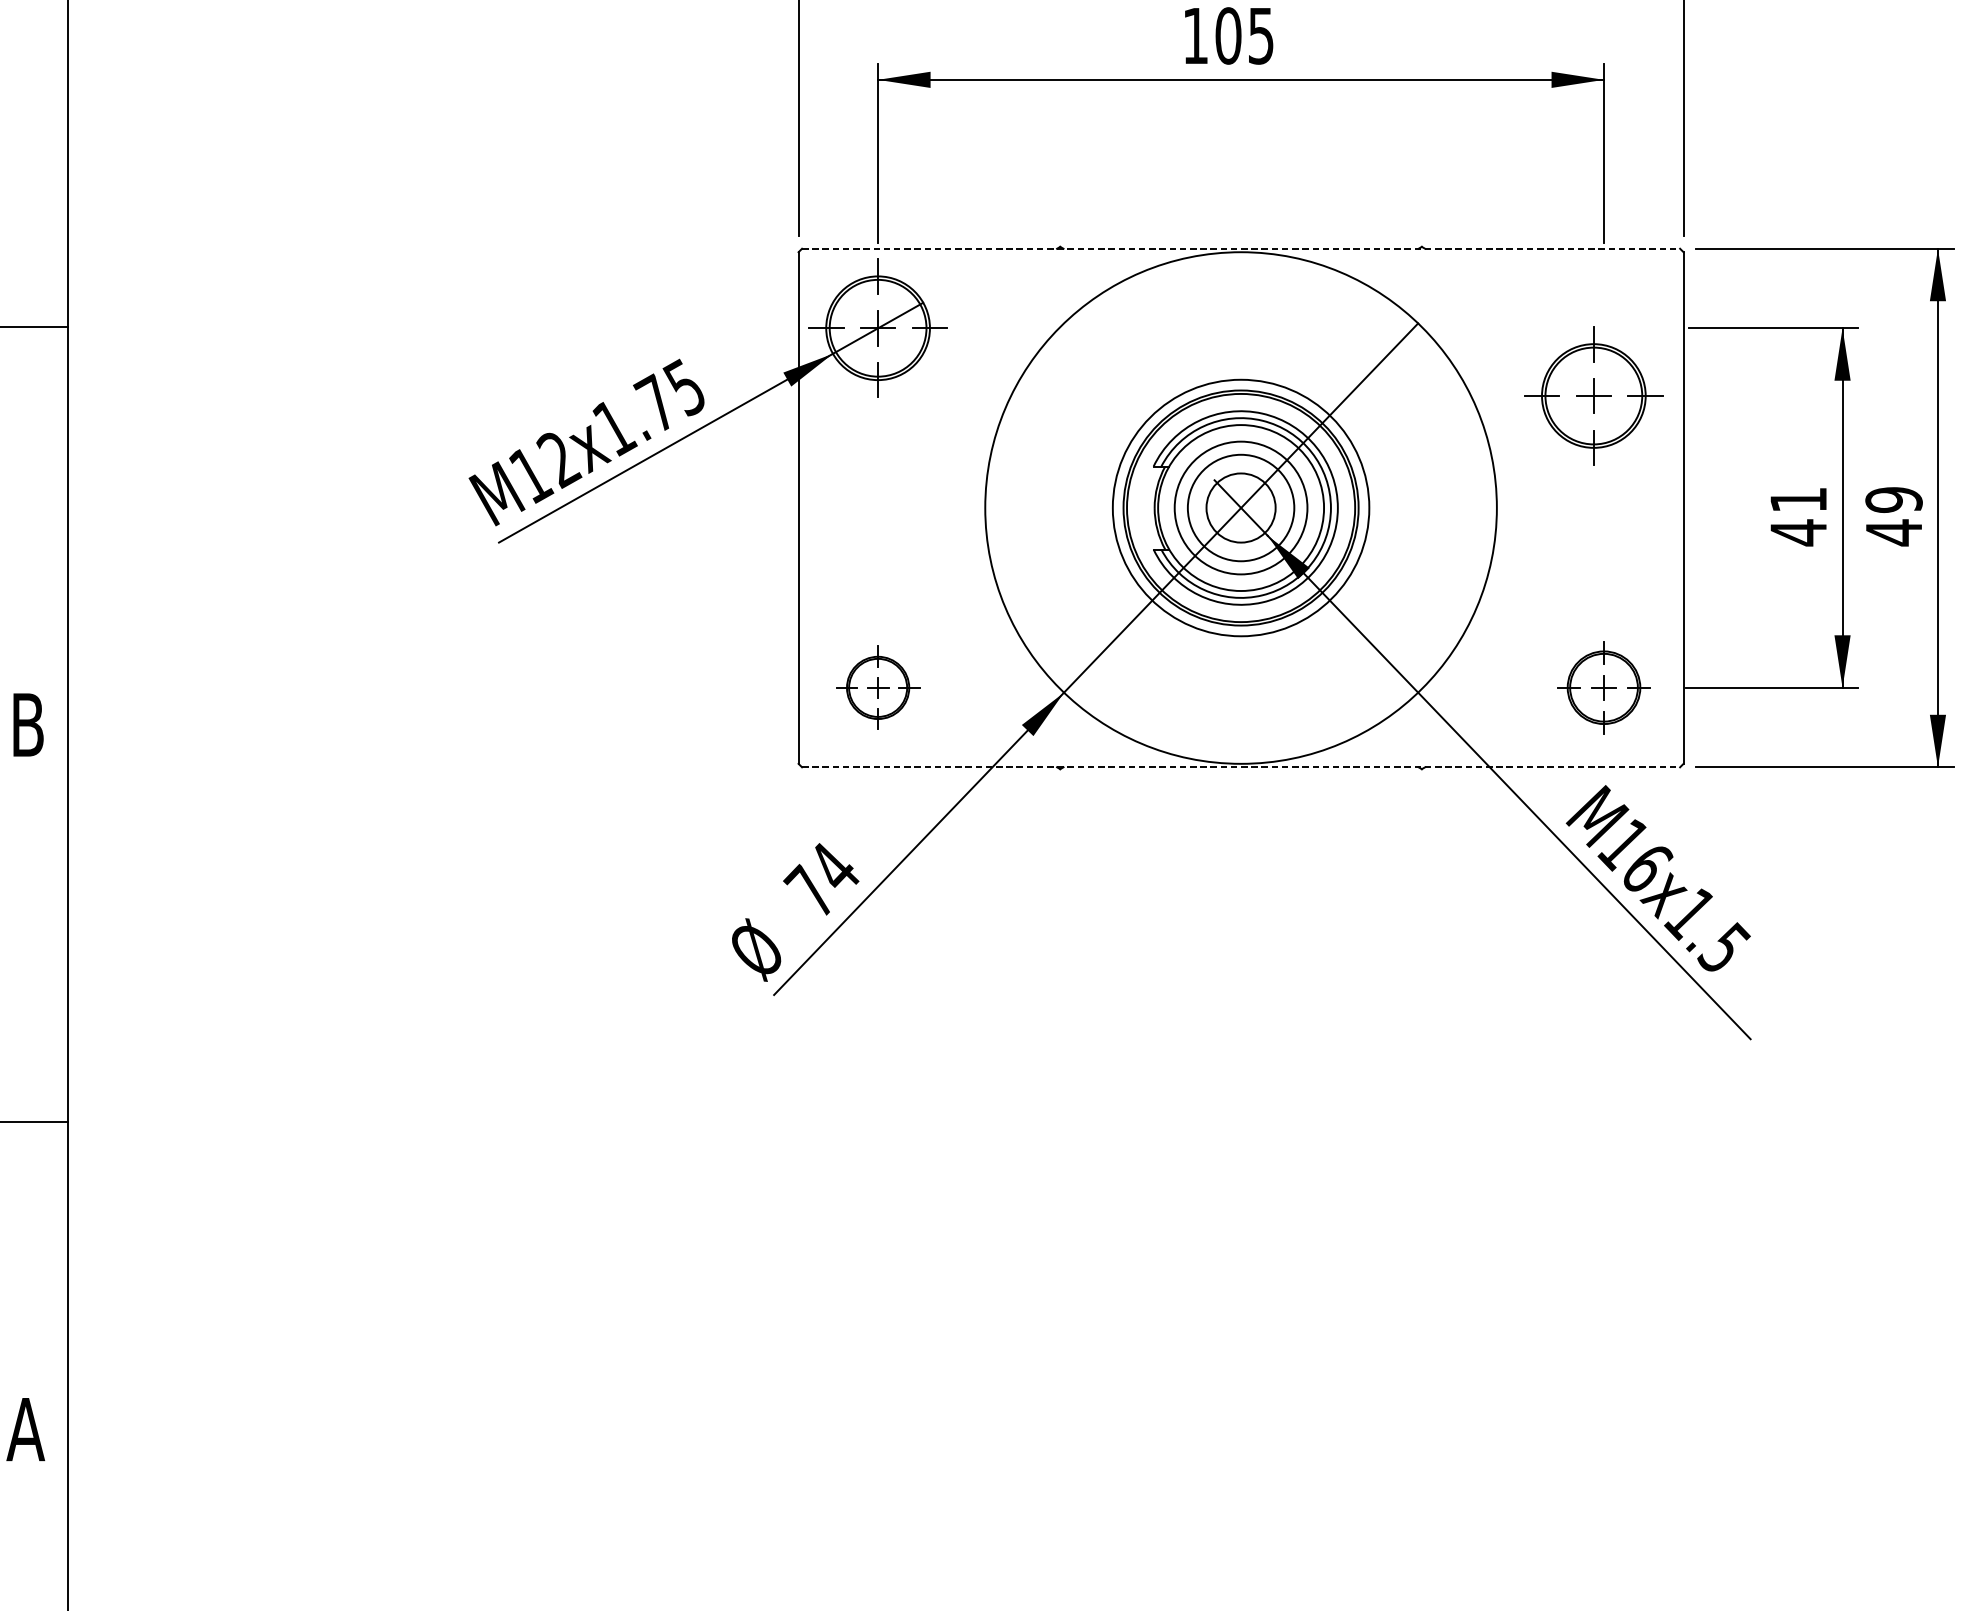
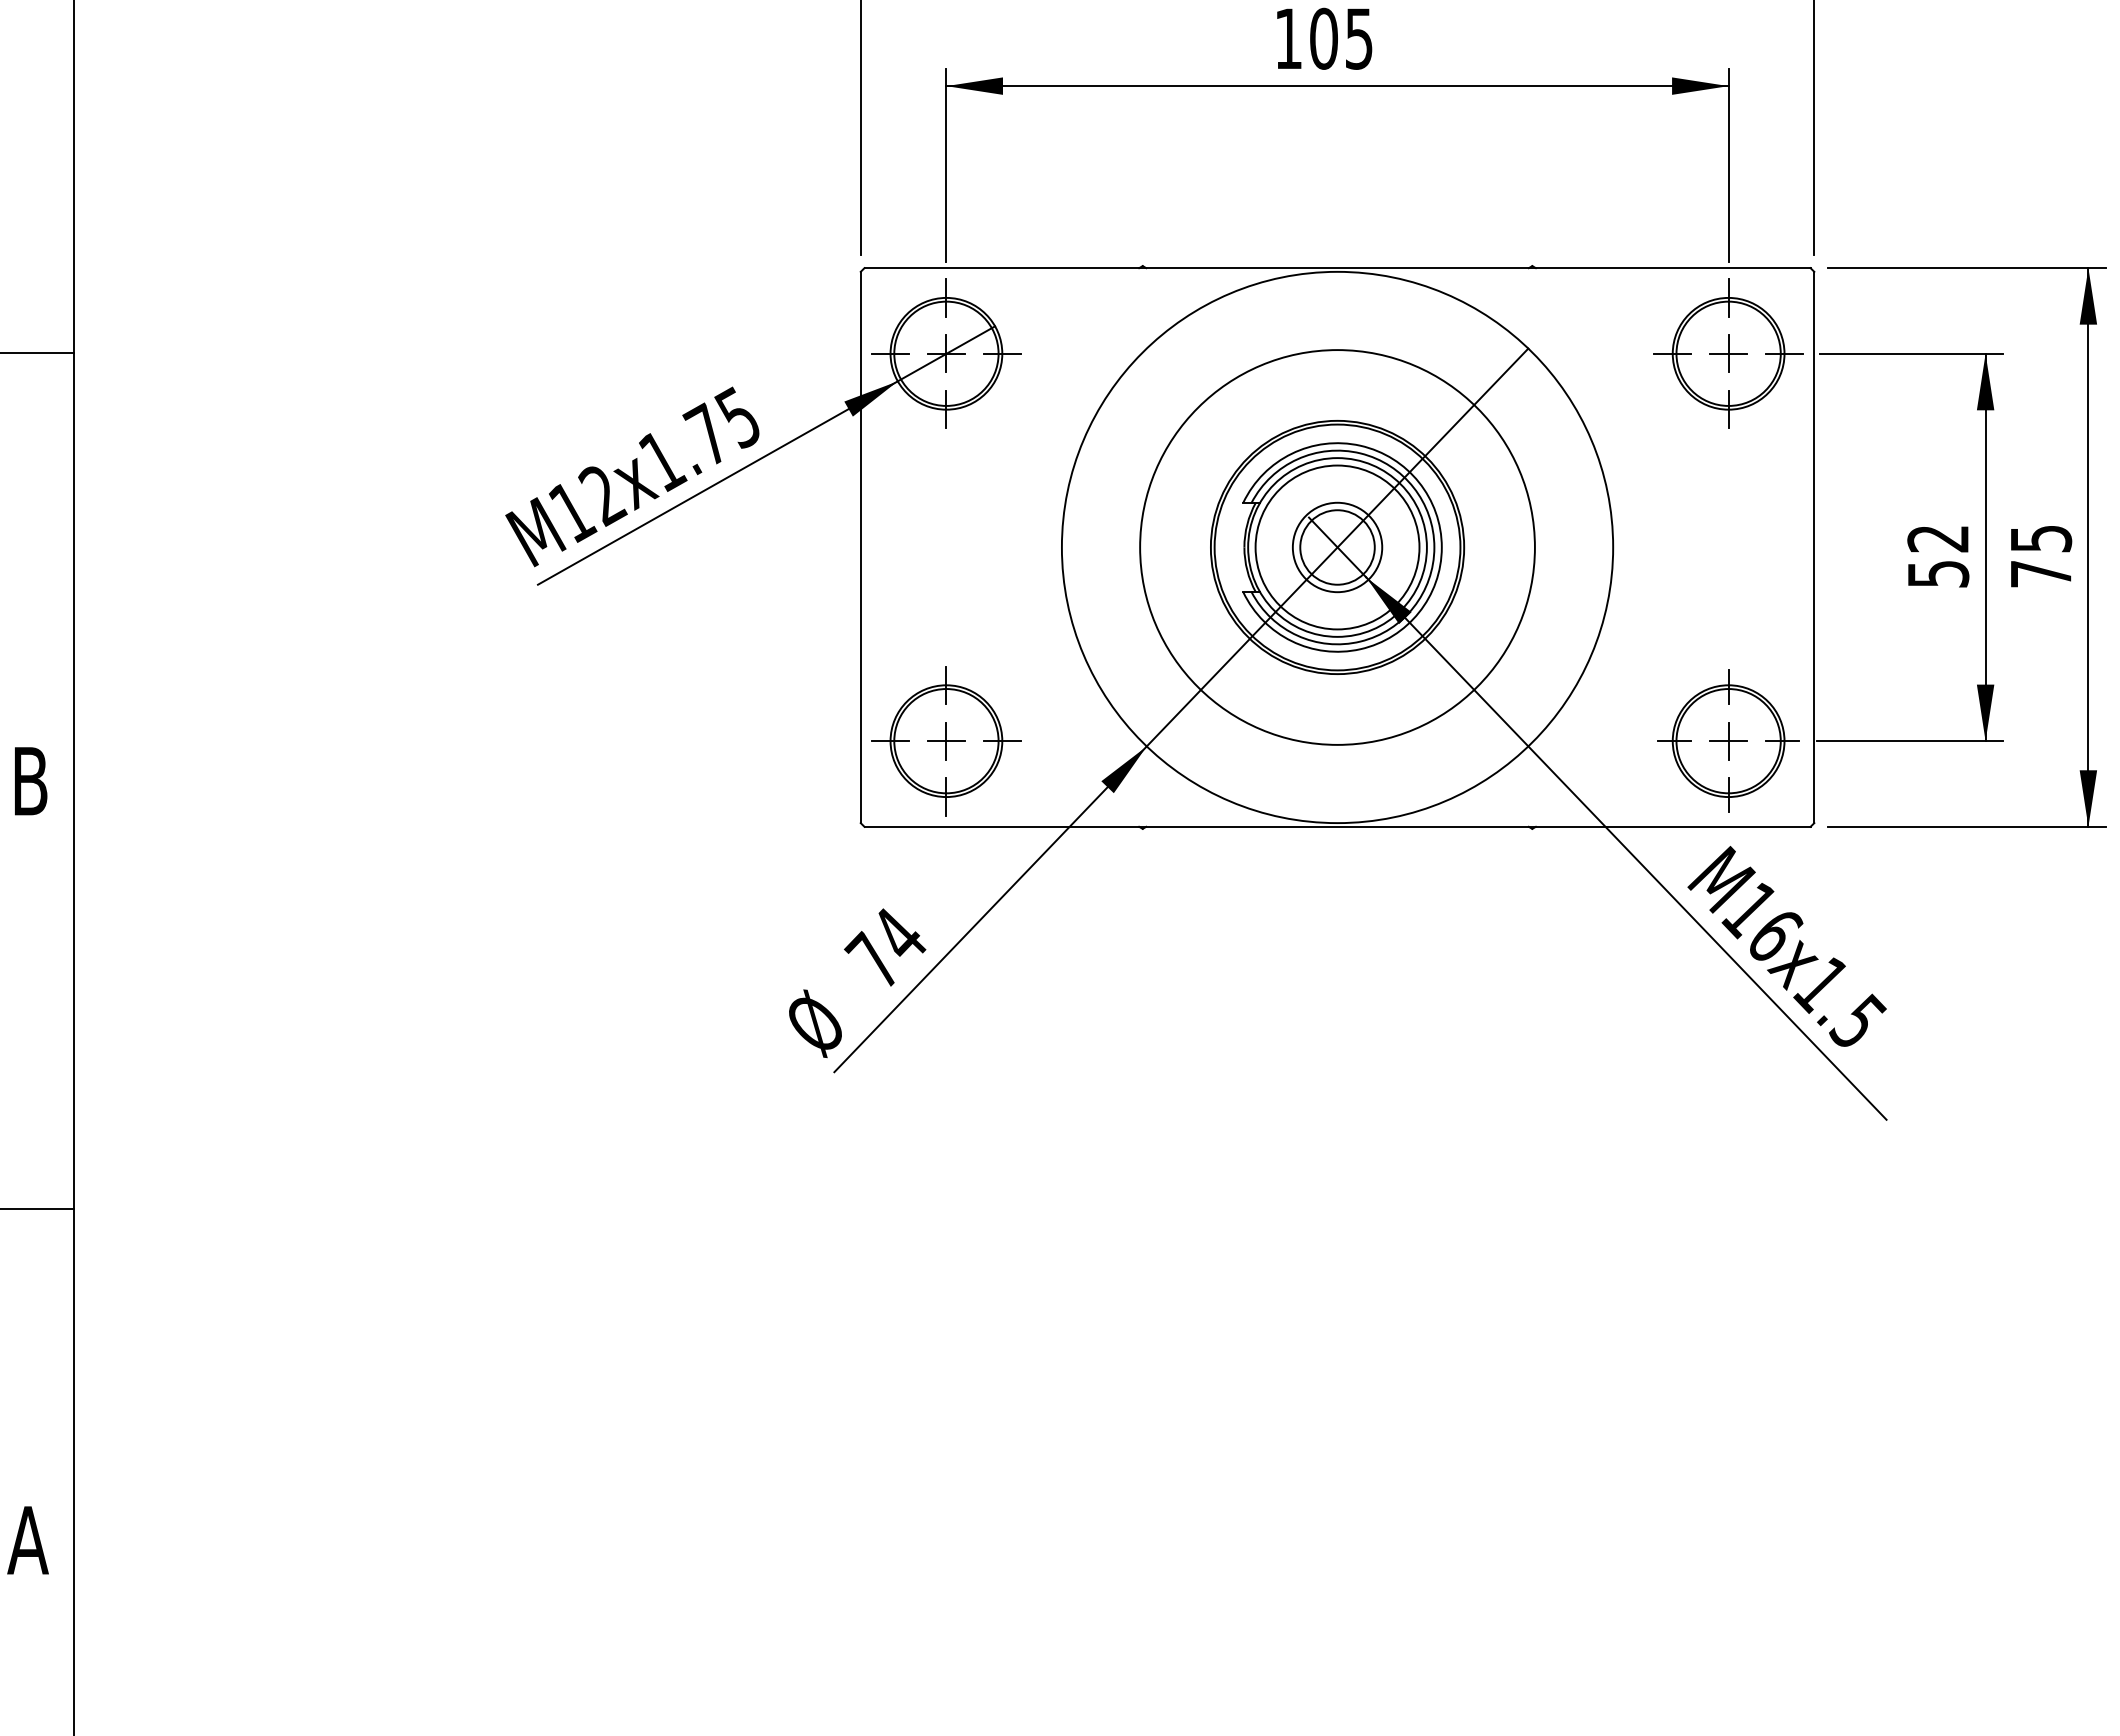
line: (1241, 249) -> (1338, 268), dashed -> solid
part: (1593, 395) -> (1728, 353), moved
circle: (1241, 508) -> (1337, 547), size x0.62
circle: (1241, 508) -> (1337, 547), size x1.43
circle: (1241, 508) -> (1337, 547), size x1.43
text: (1894, 516) -> (2041, 556), 49 -> 75
text: (1798, 517) -> (1938, 557), 41 -> 52
part: (1603, 687) -> (1728, 740), size x1.43
part: (878, 688) -> (946, 741), size x1.67
line: (1241, 766) -> (1338, 826), dashed -> solid

